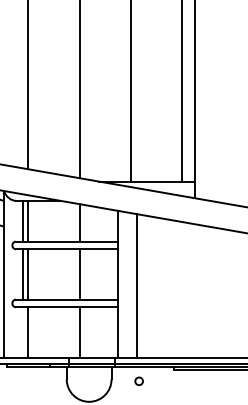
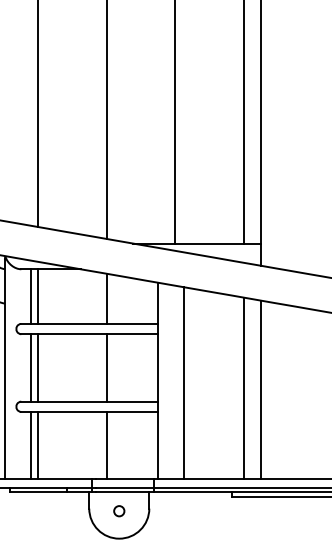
line: (182, 289) -> (244, 388), added
line: (194, 290) -> (260, 389), added
line: (23, 332) -> (31, 445), added
circle: (138, 381) -> (118, 511), moved

